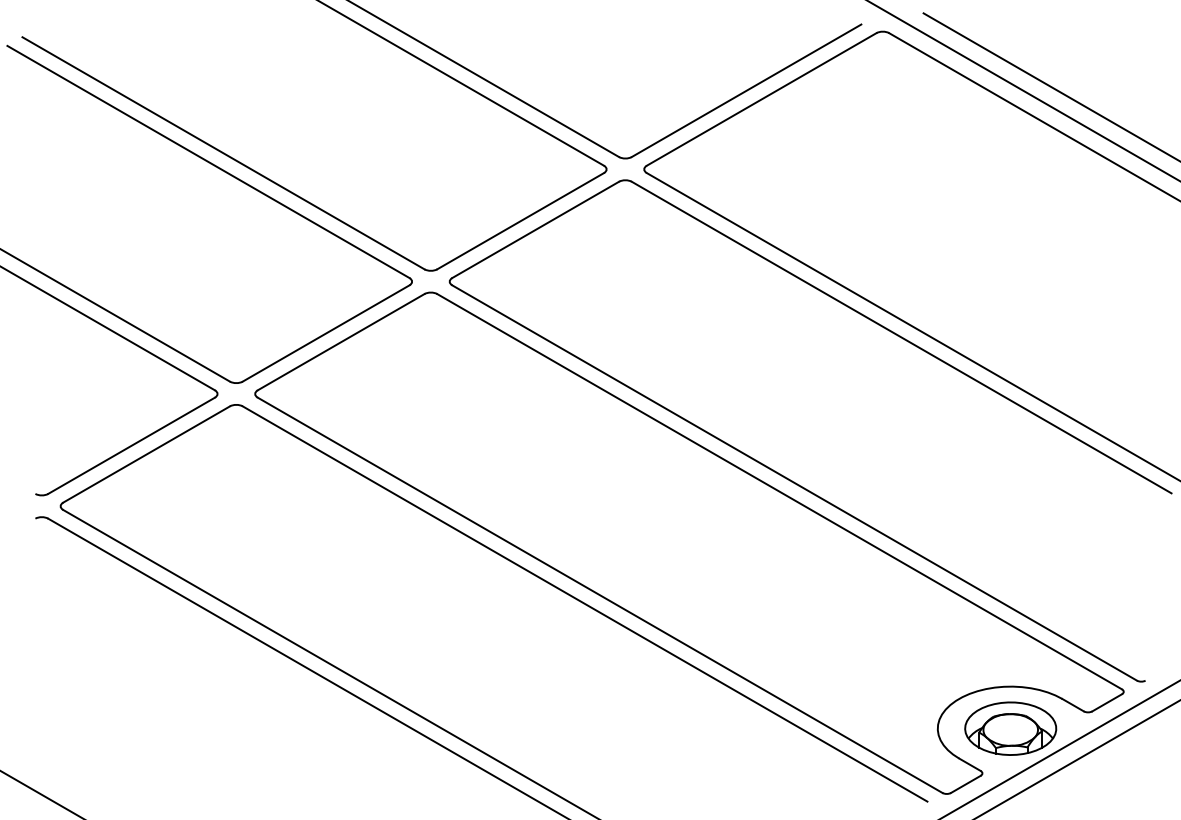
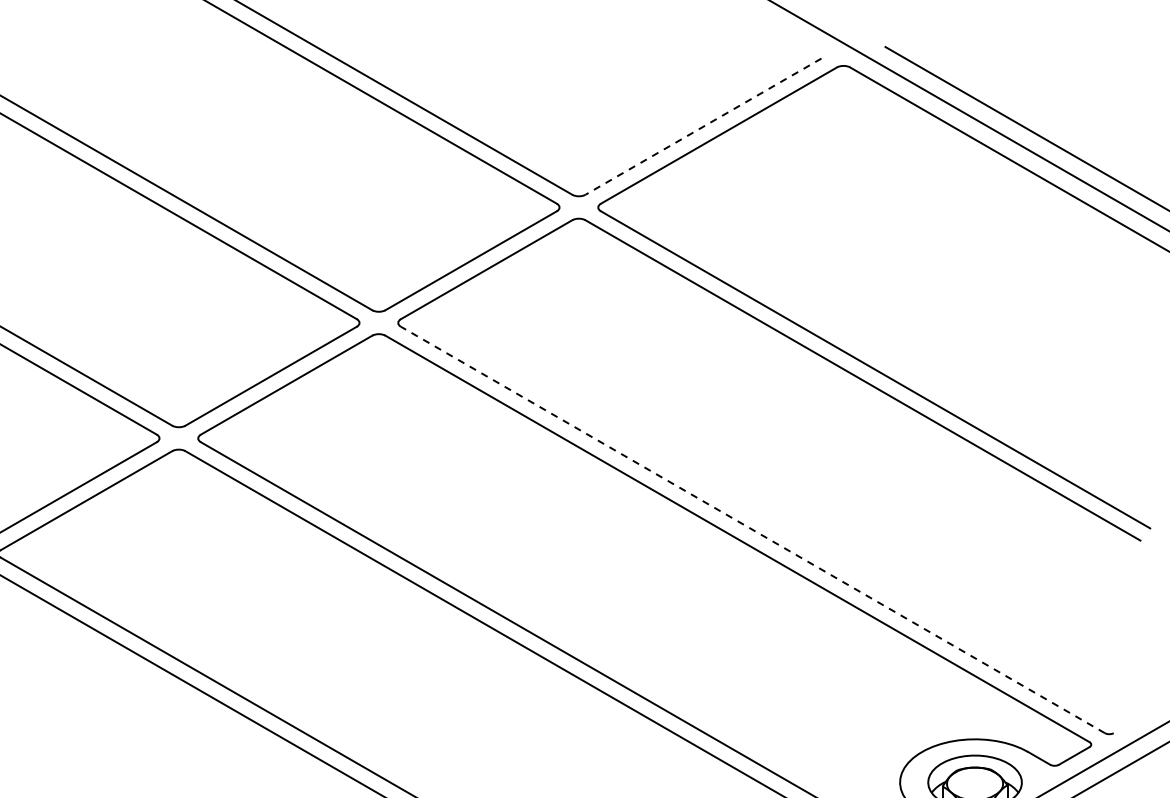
line: (746, 91) -> (703, 127), solid -> dashed
line: (794, 482) -> (752, 529), solid -> dashed

